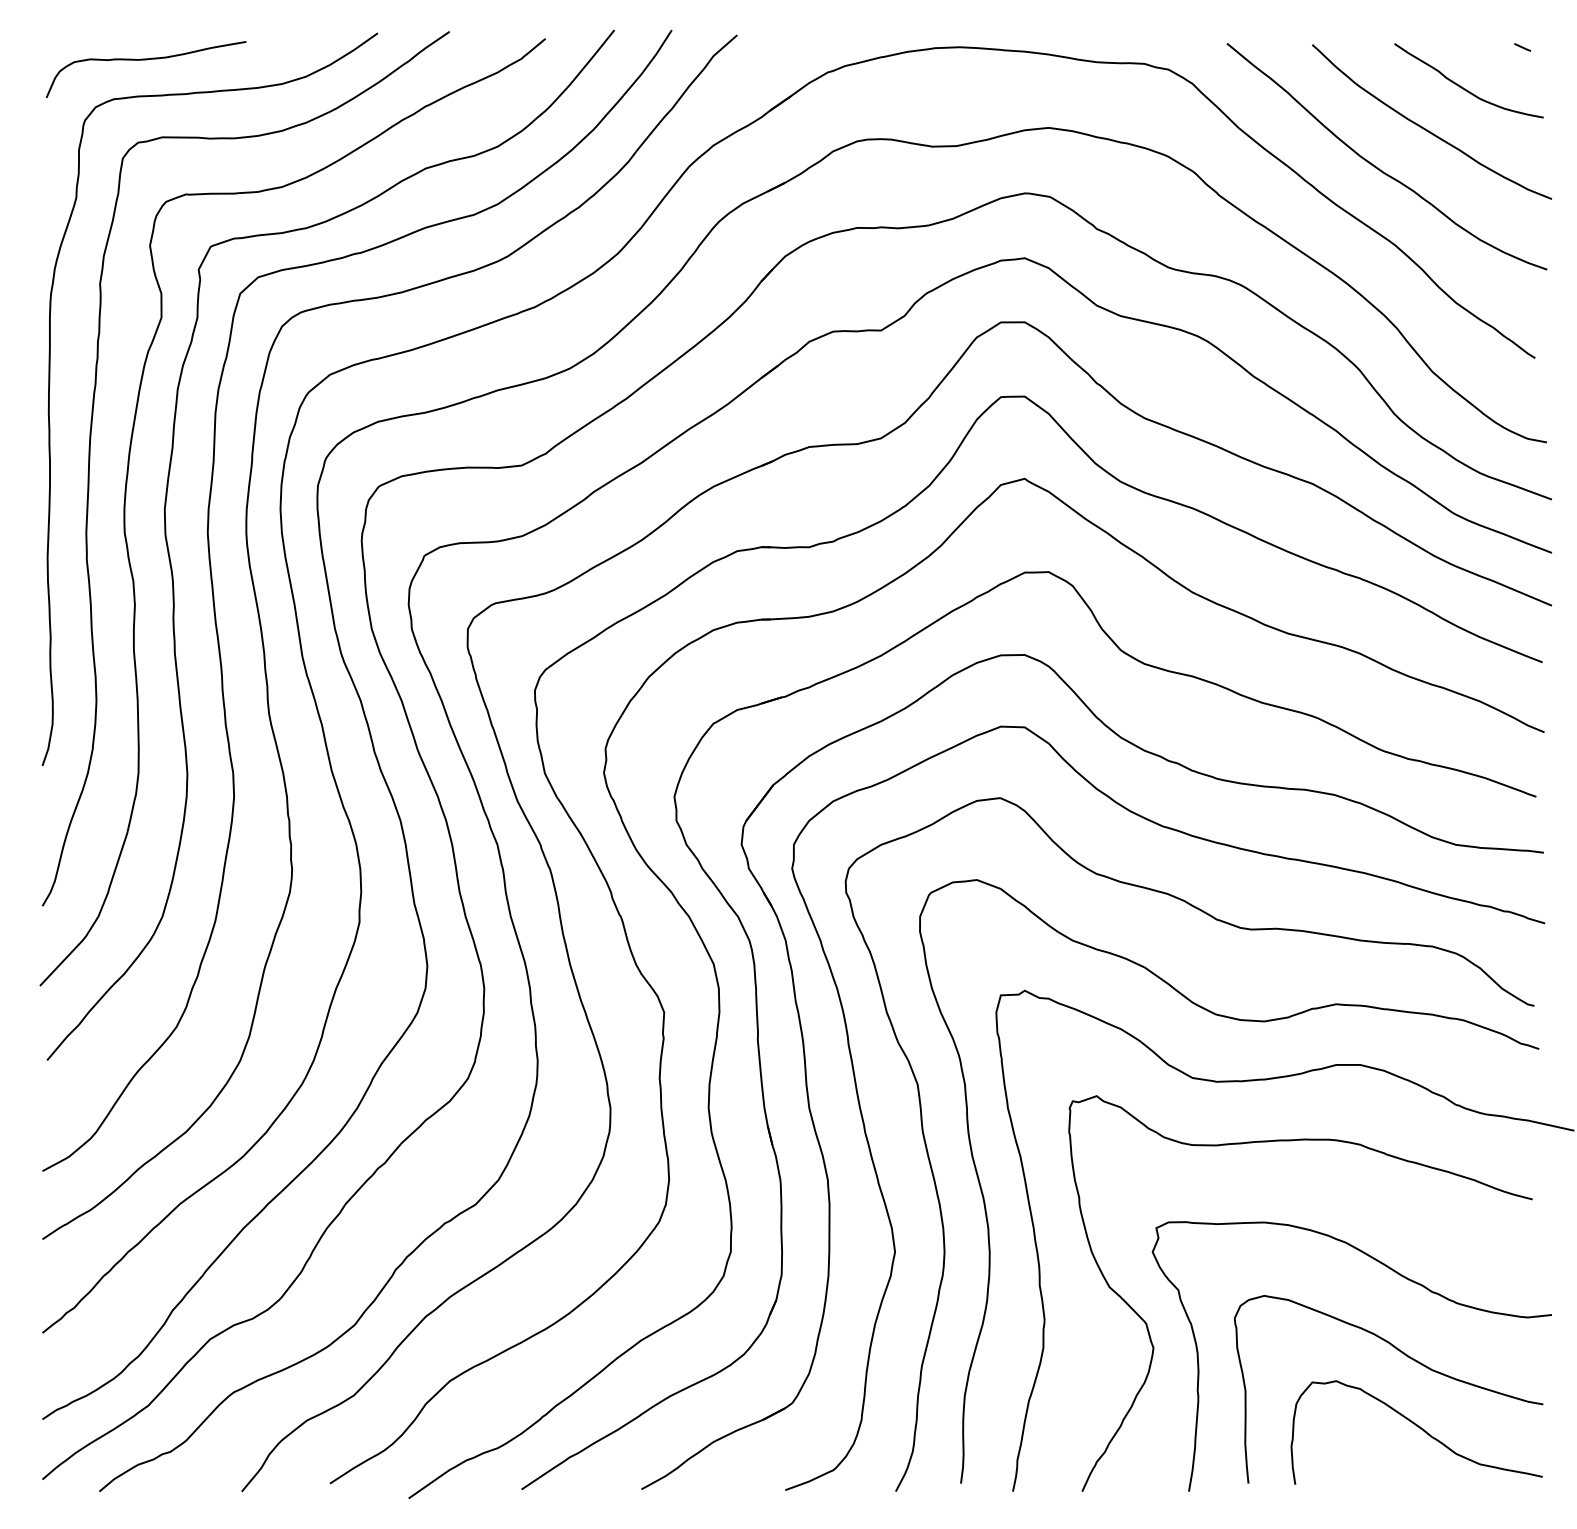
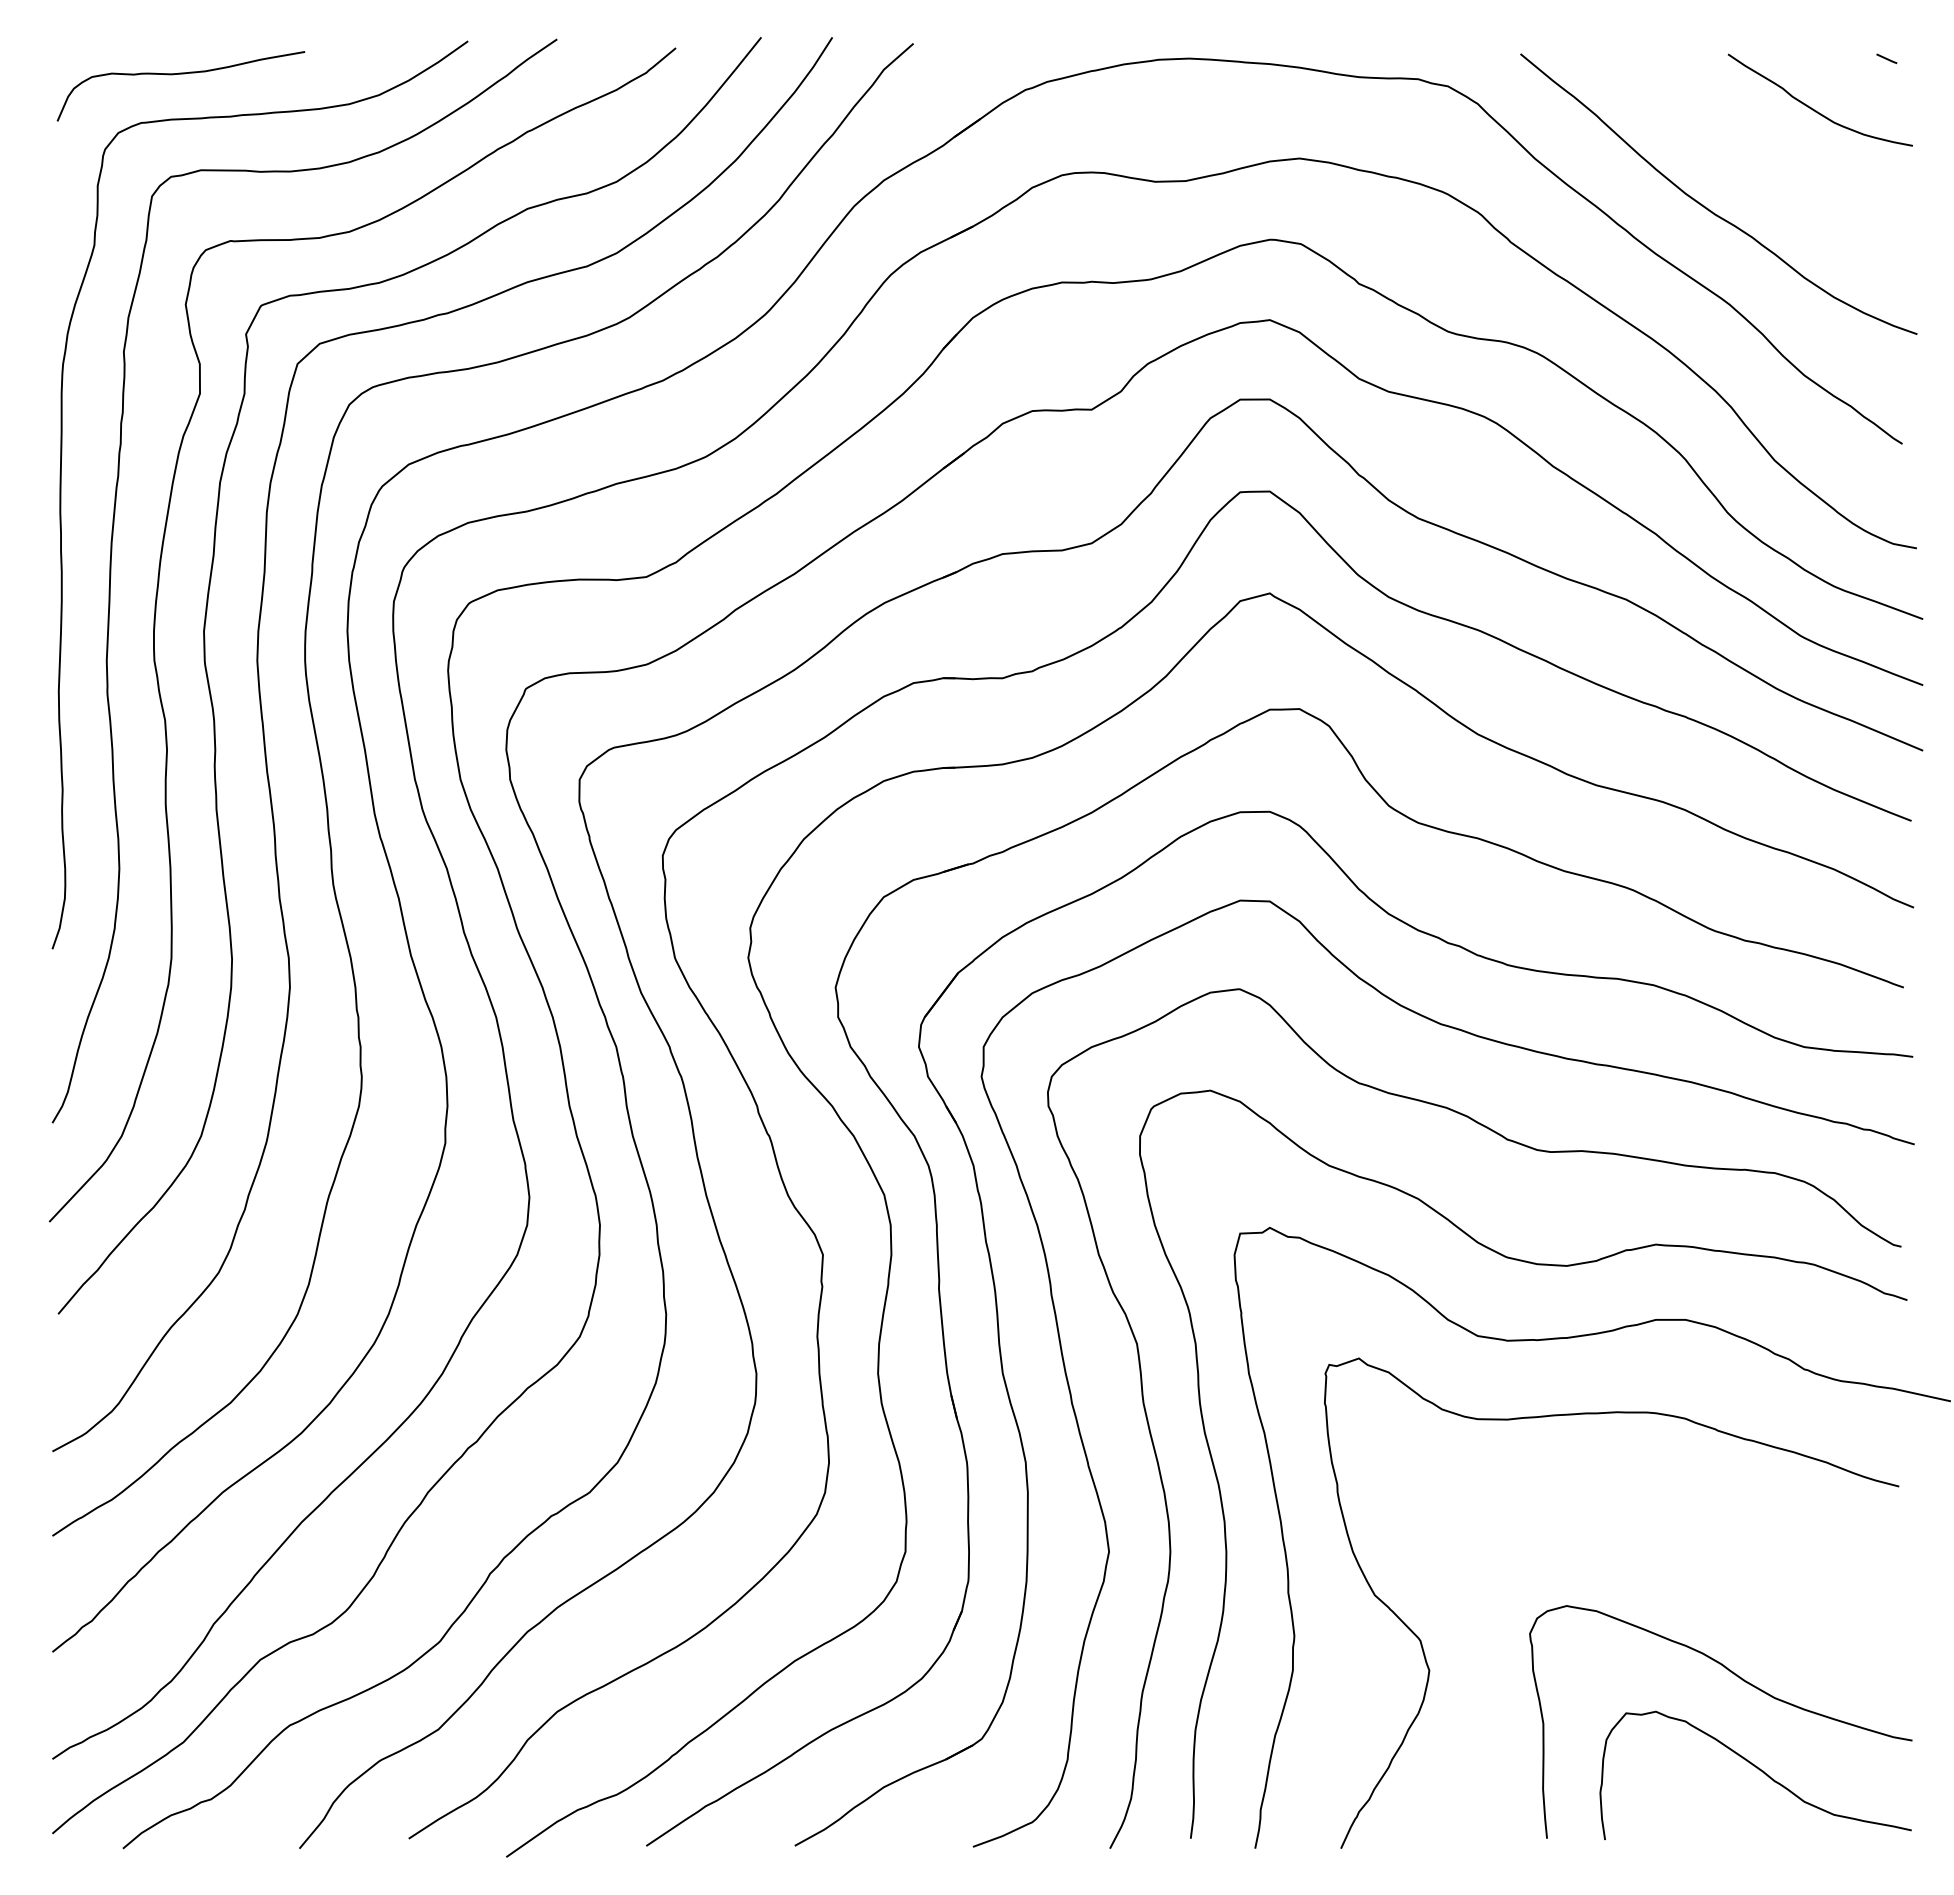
curve: (1427, 129) -> (1768, 160), removed
curve: (1402, 1276) -> (1737, 1582), removed

